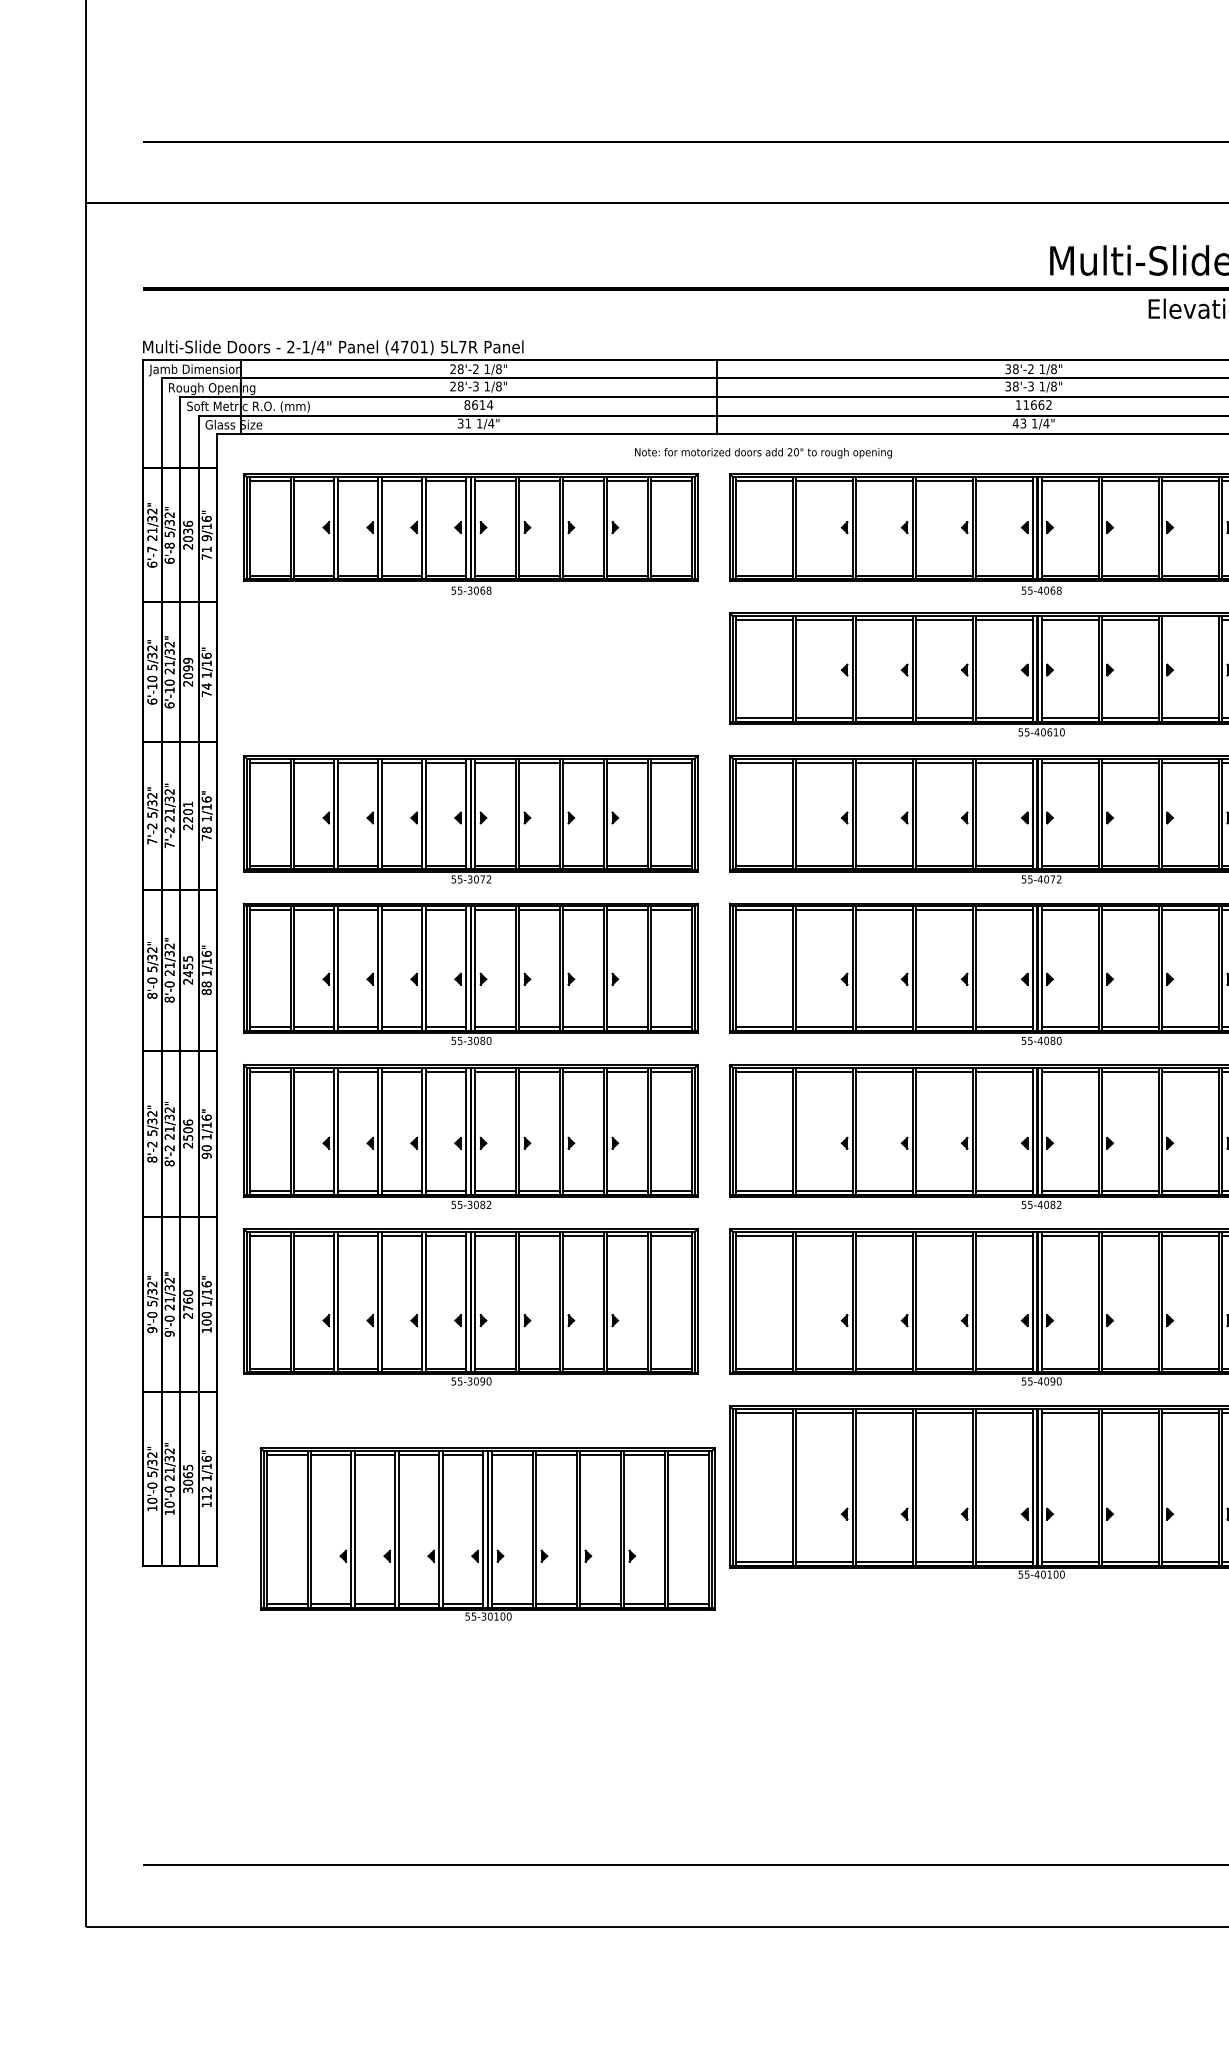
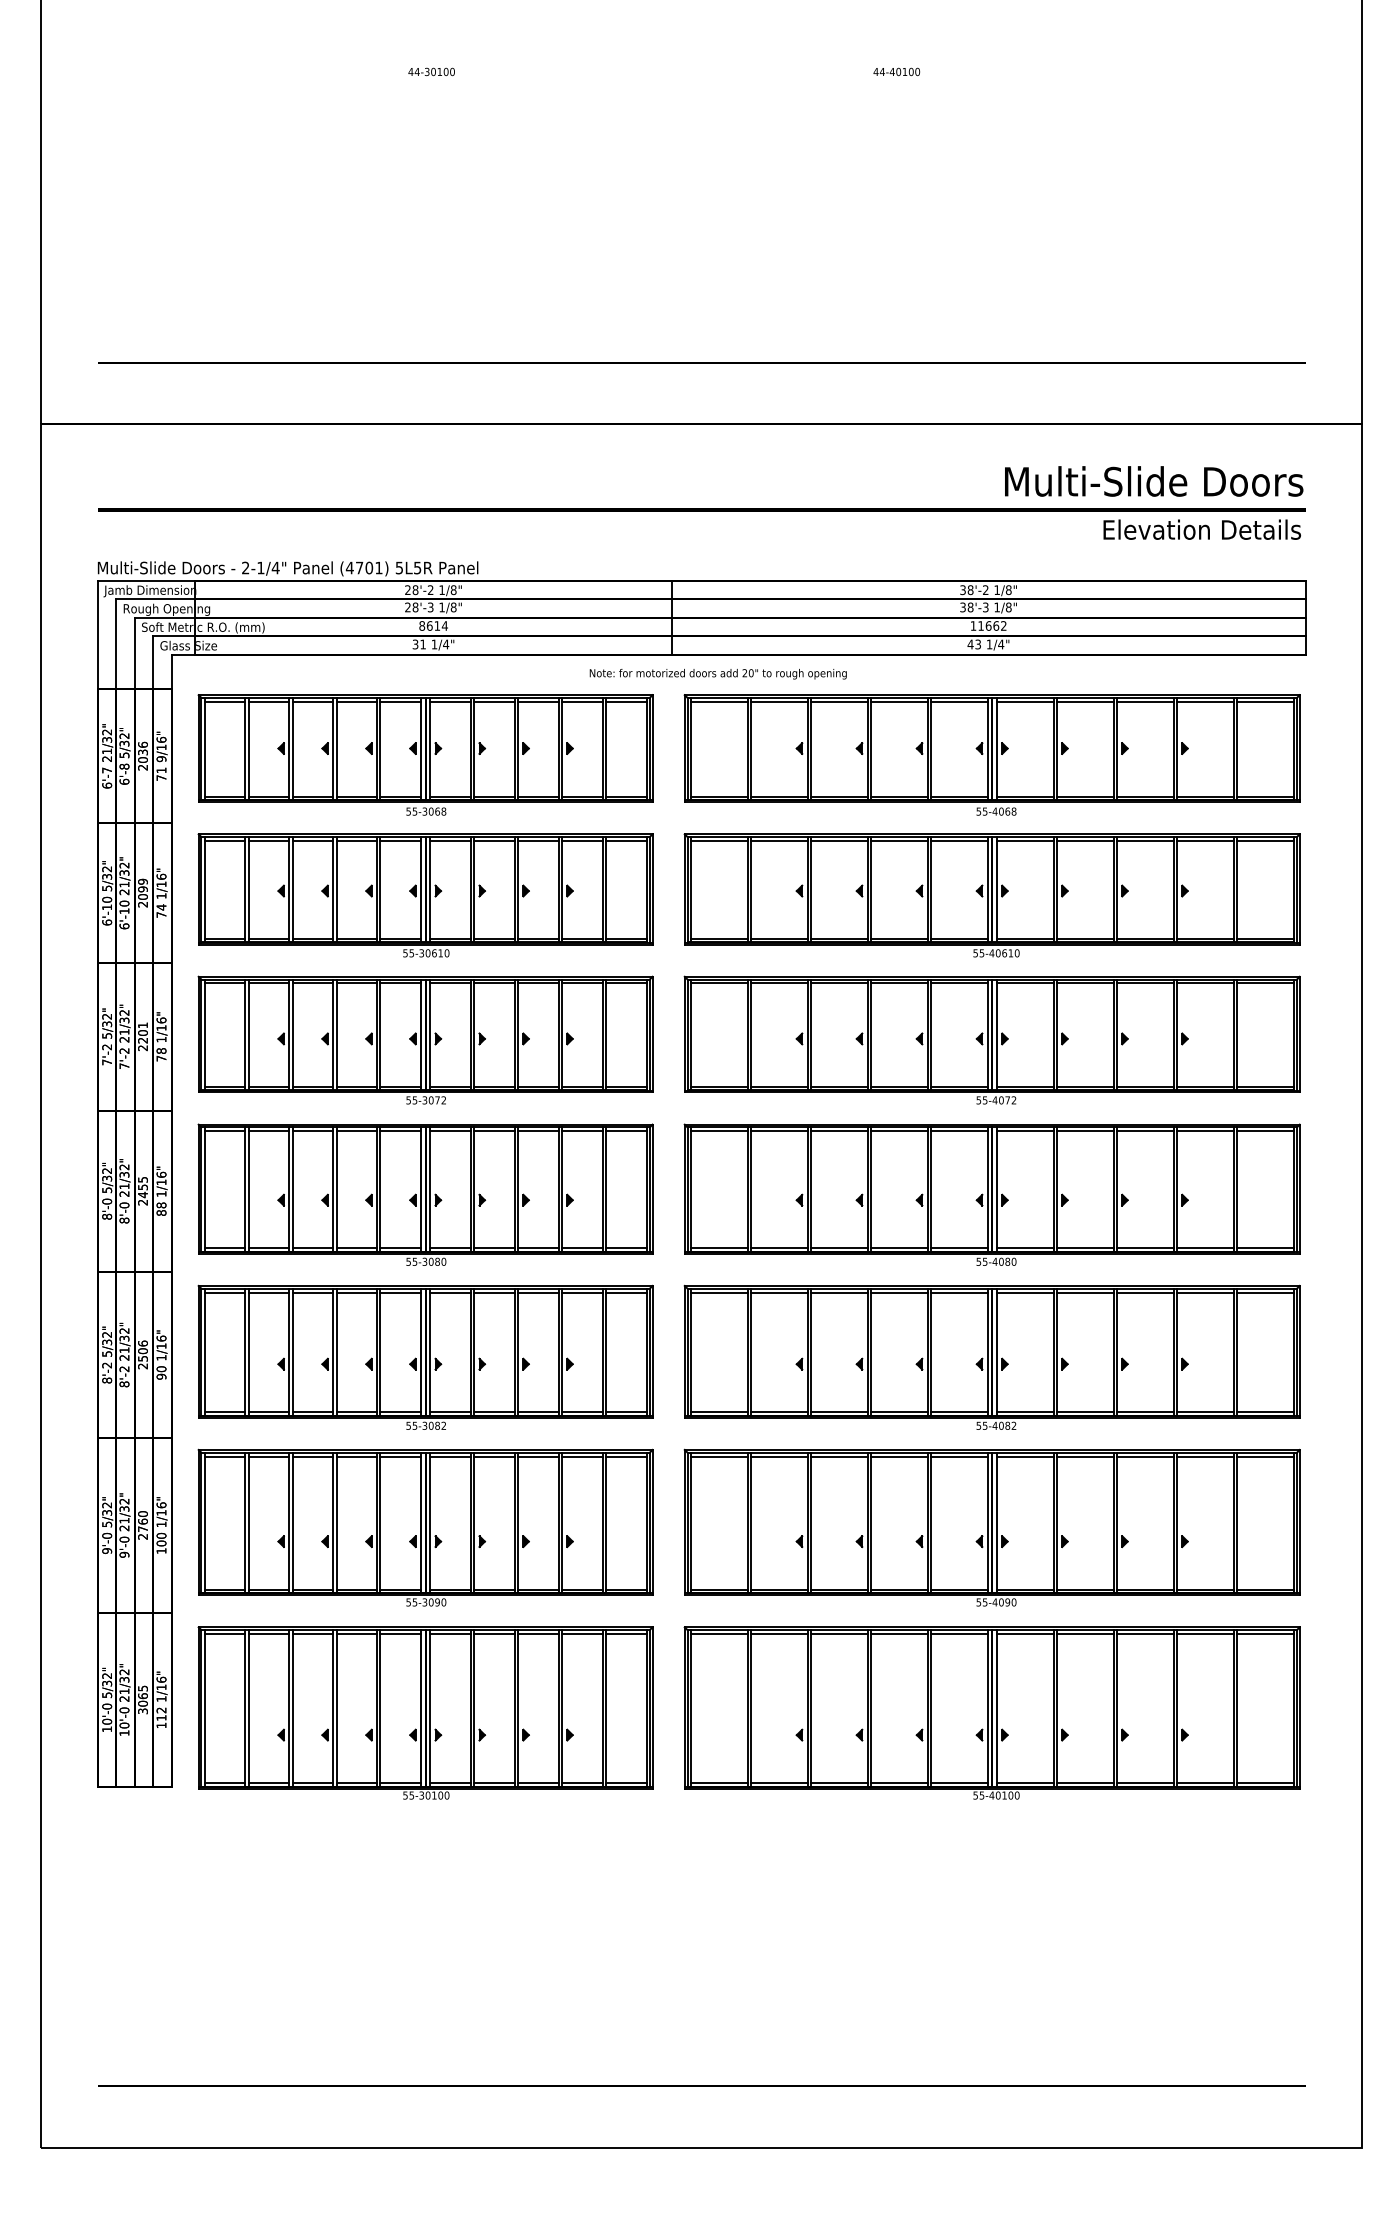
text: (462, 347) -> (417, 568), 5L7R -> 5L5R
line: (1189, 619) -> (1144, 840), added
part: (470, 674) -> (425, 895), added
part: (487, 1533) -> (425, 1712), moved

